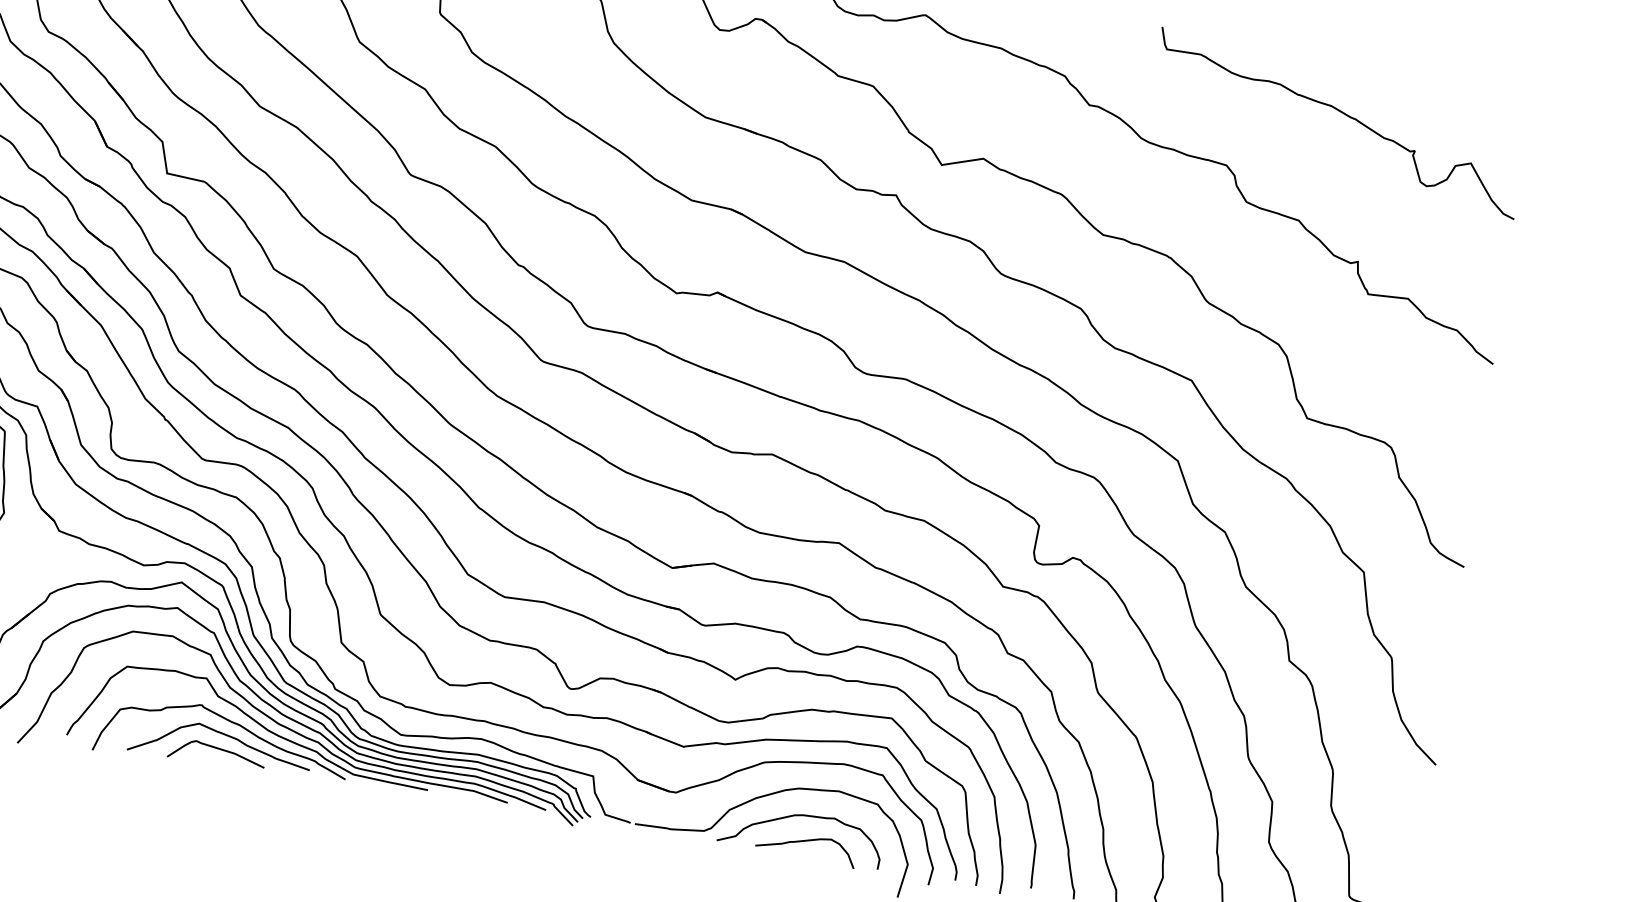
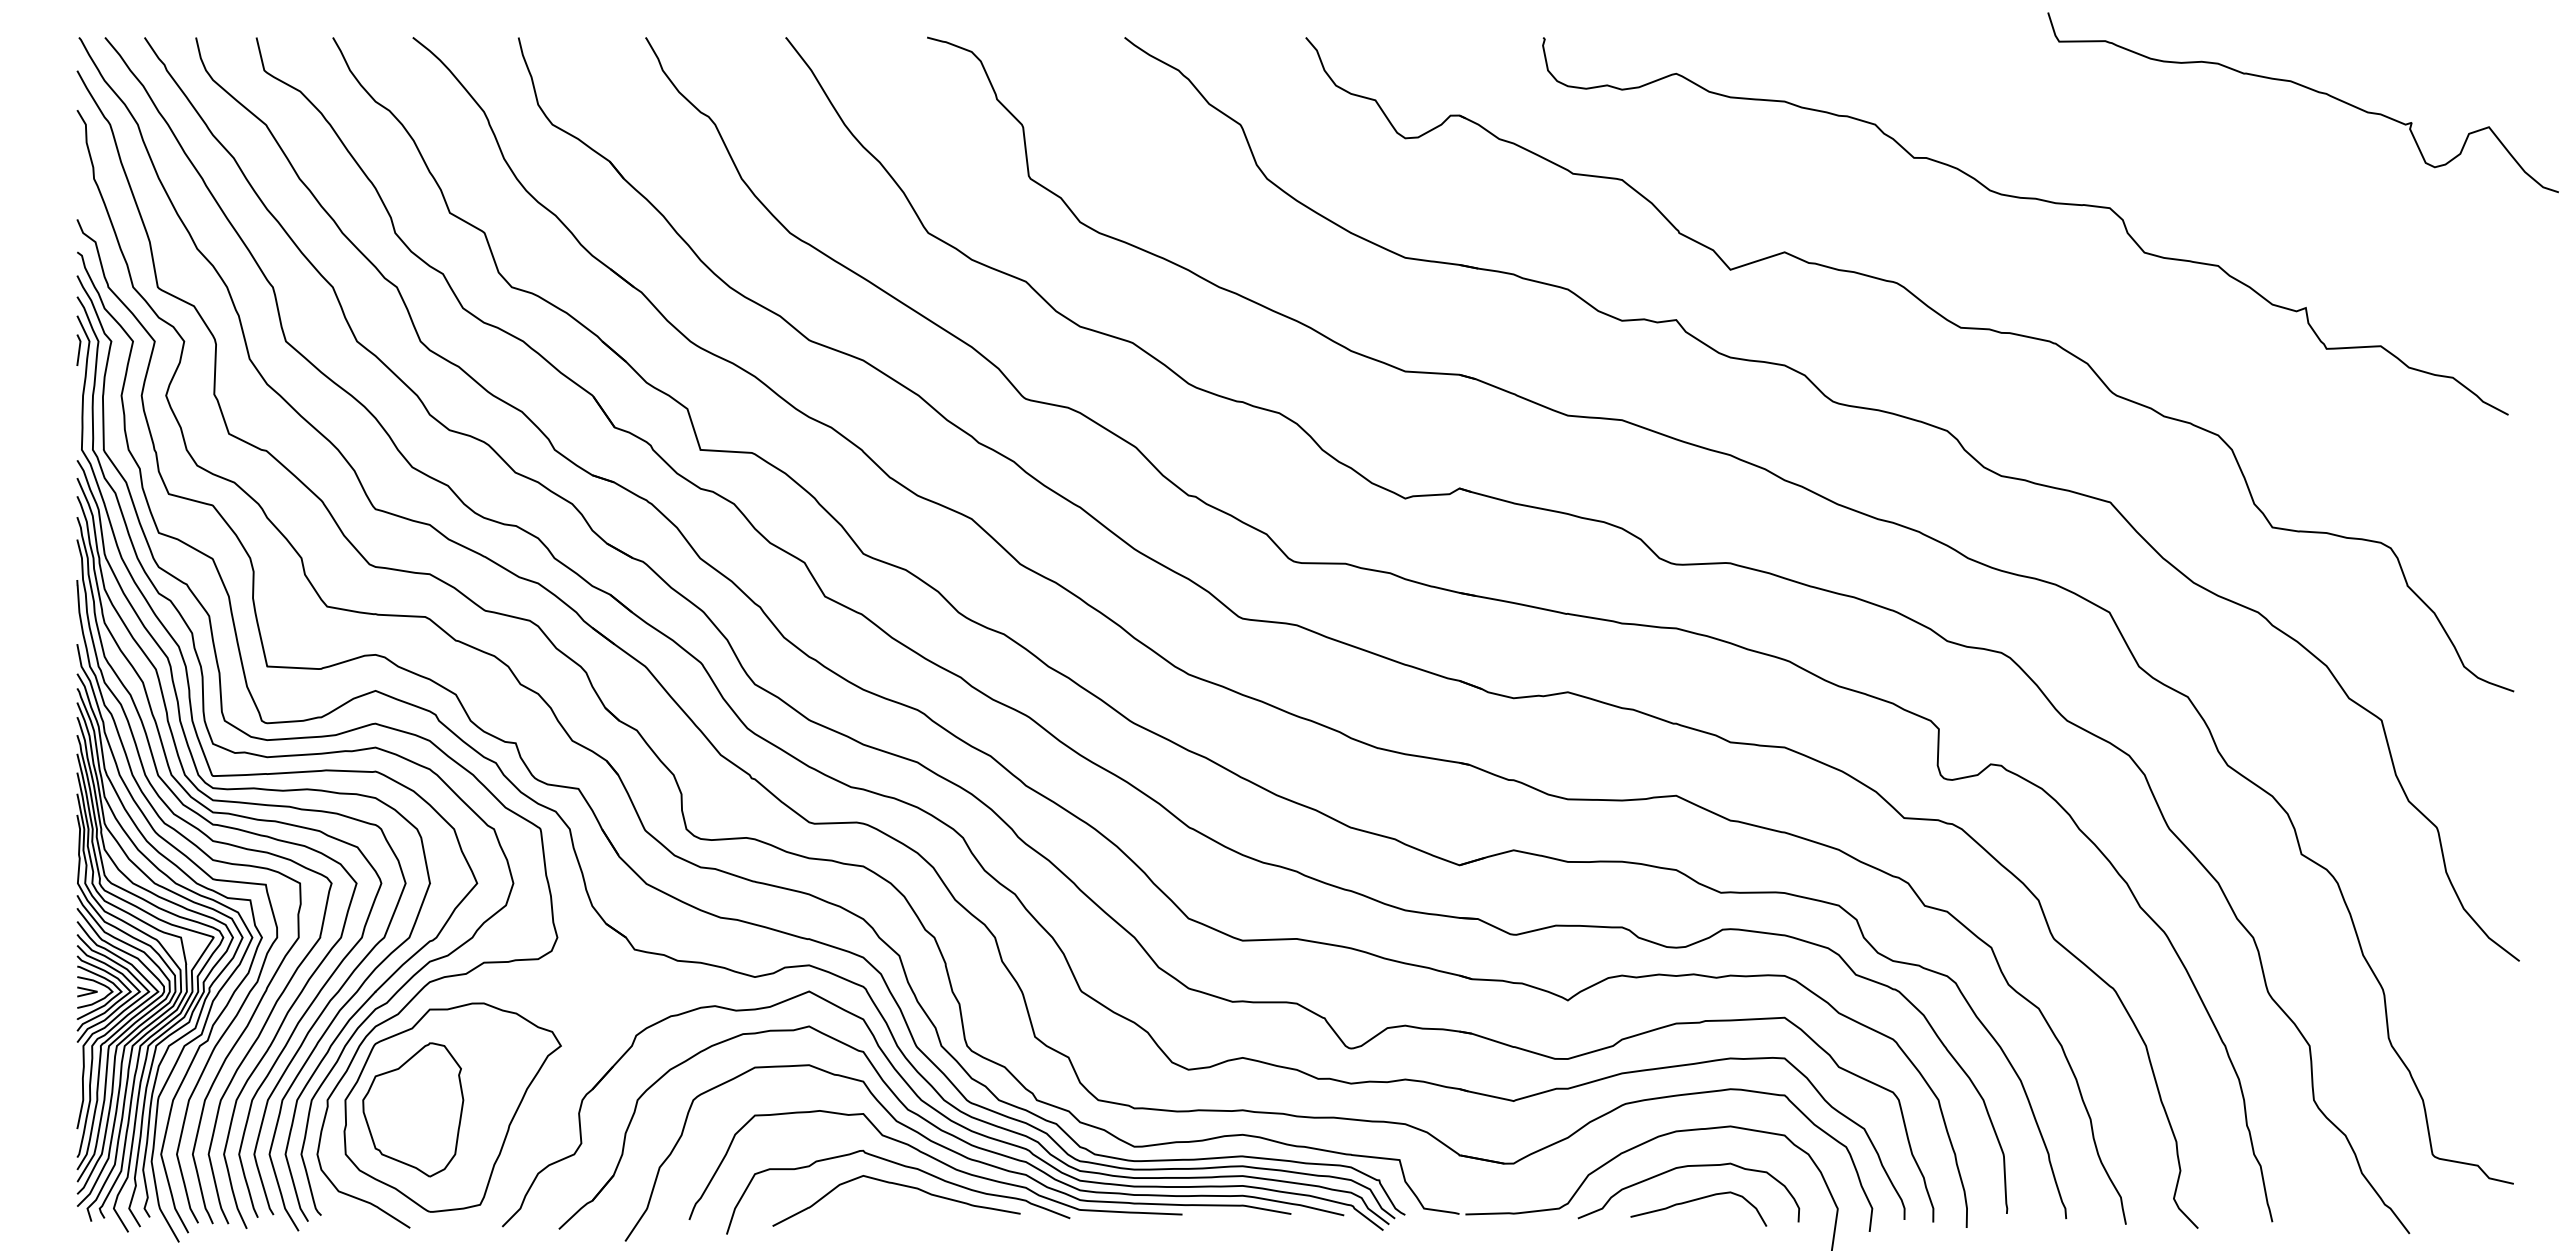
curve: (1343, 114) -> (2308, 89), moved
curve: (217, 748) -> (893, 1205), removed

